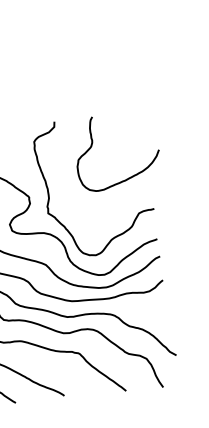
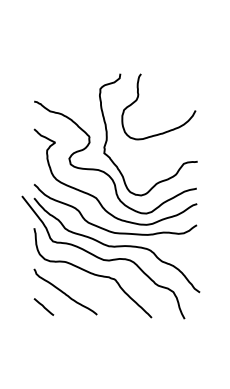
curve: (93, 144) -> (138, 98), moved

